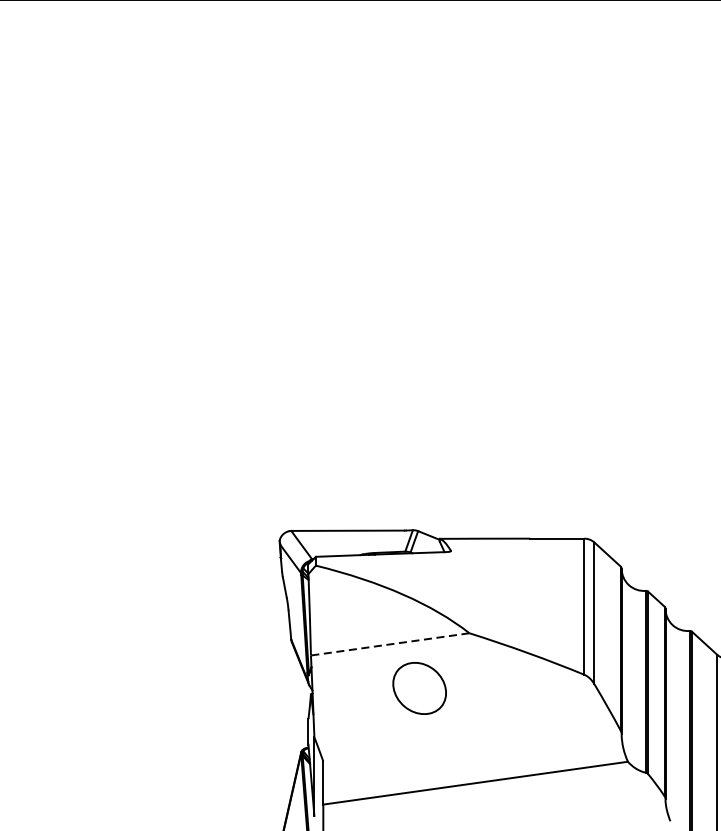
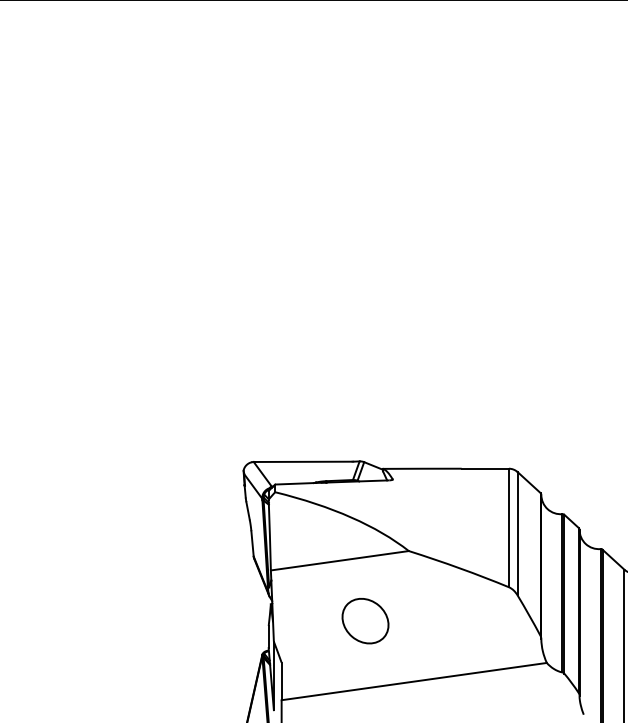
line: (389, 644) -> (339, 560), dashed -> solid
part: (419, 688) -> (365, 621), moved

